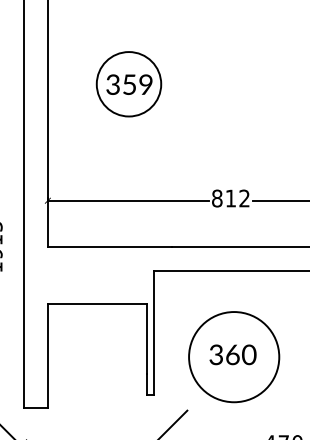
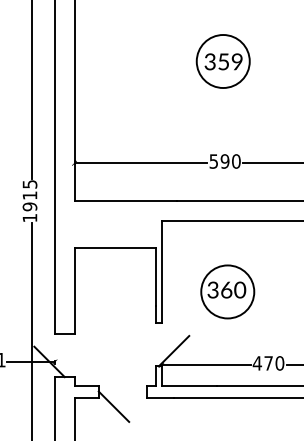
part: (128, 84) -> (222, 61), moved
text: (230, 198) -> (224, 161), 812 -> 590
circle: (233, 356) -> (227, 291), size x0.71

